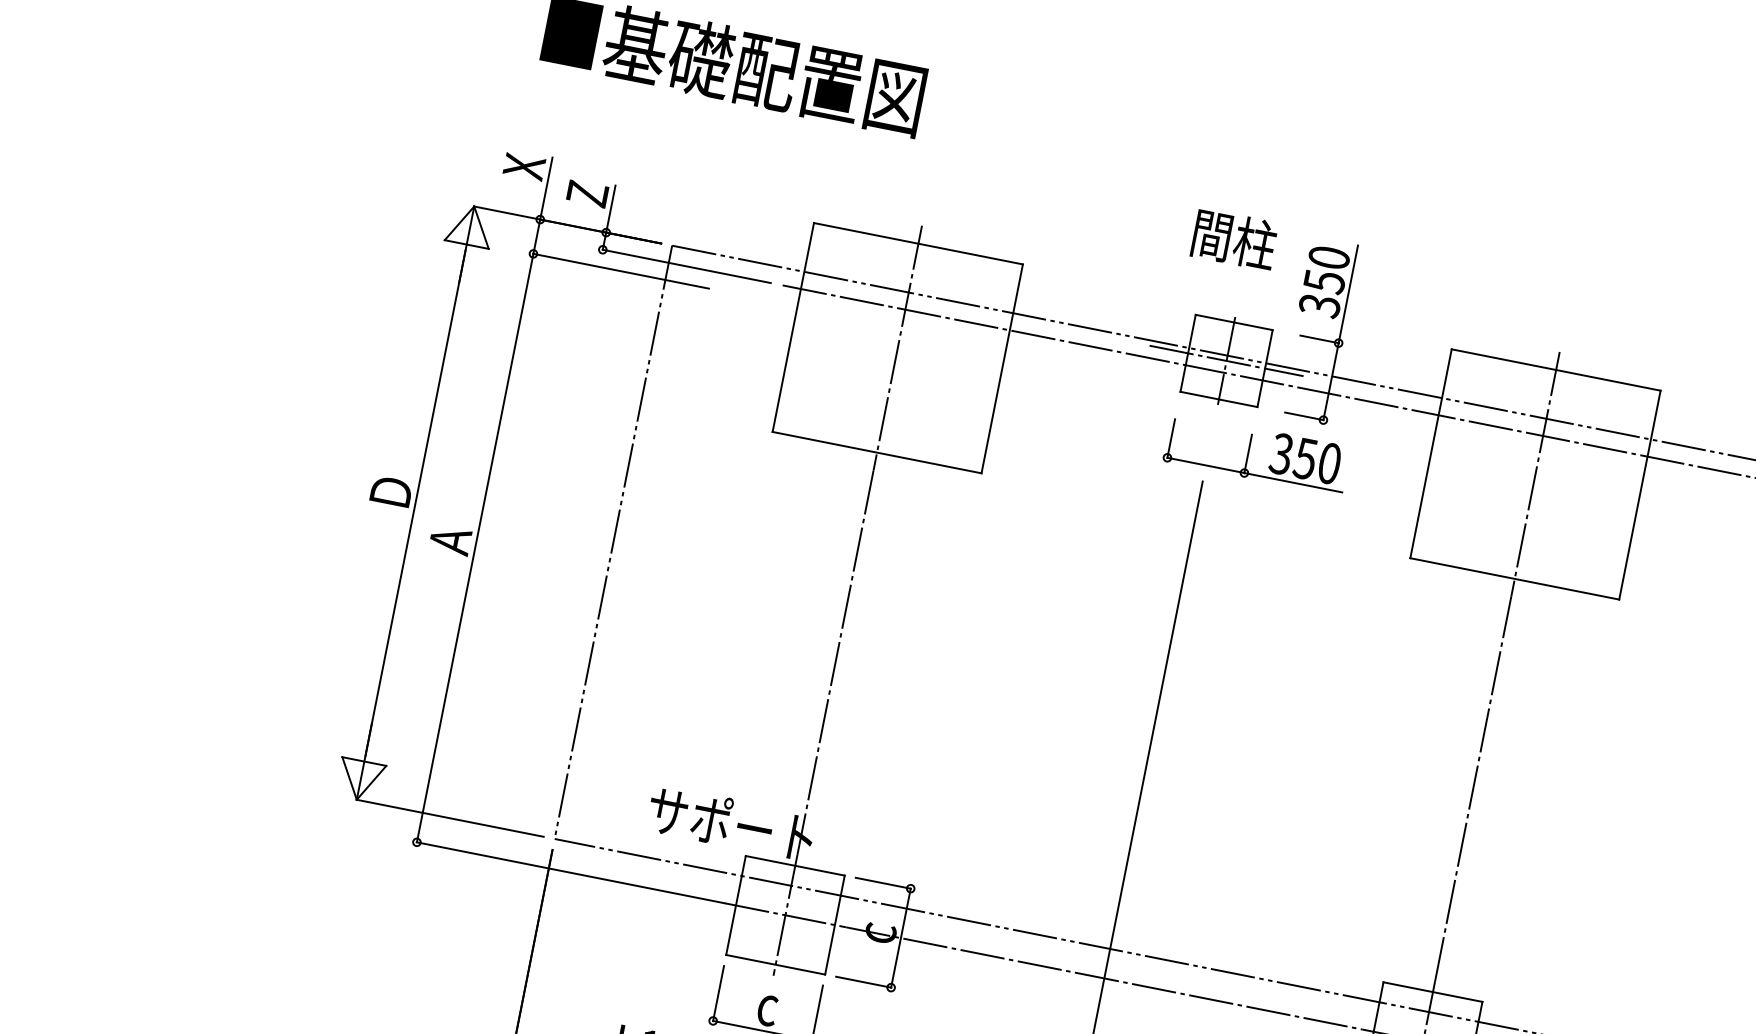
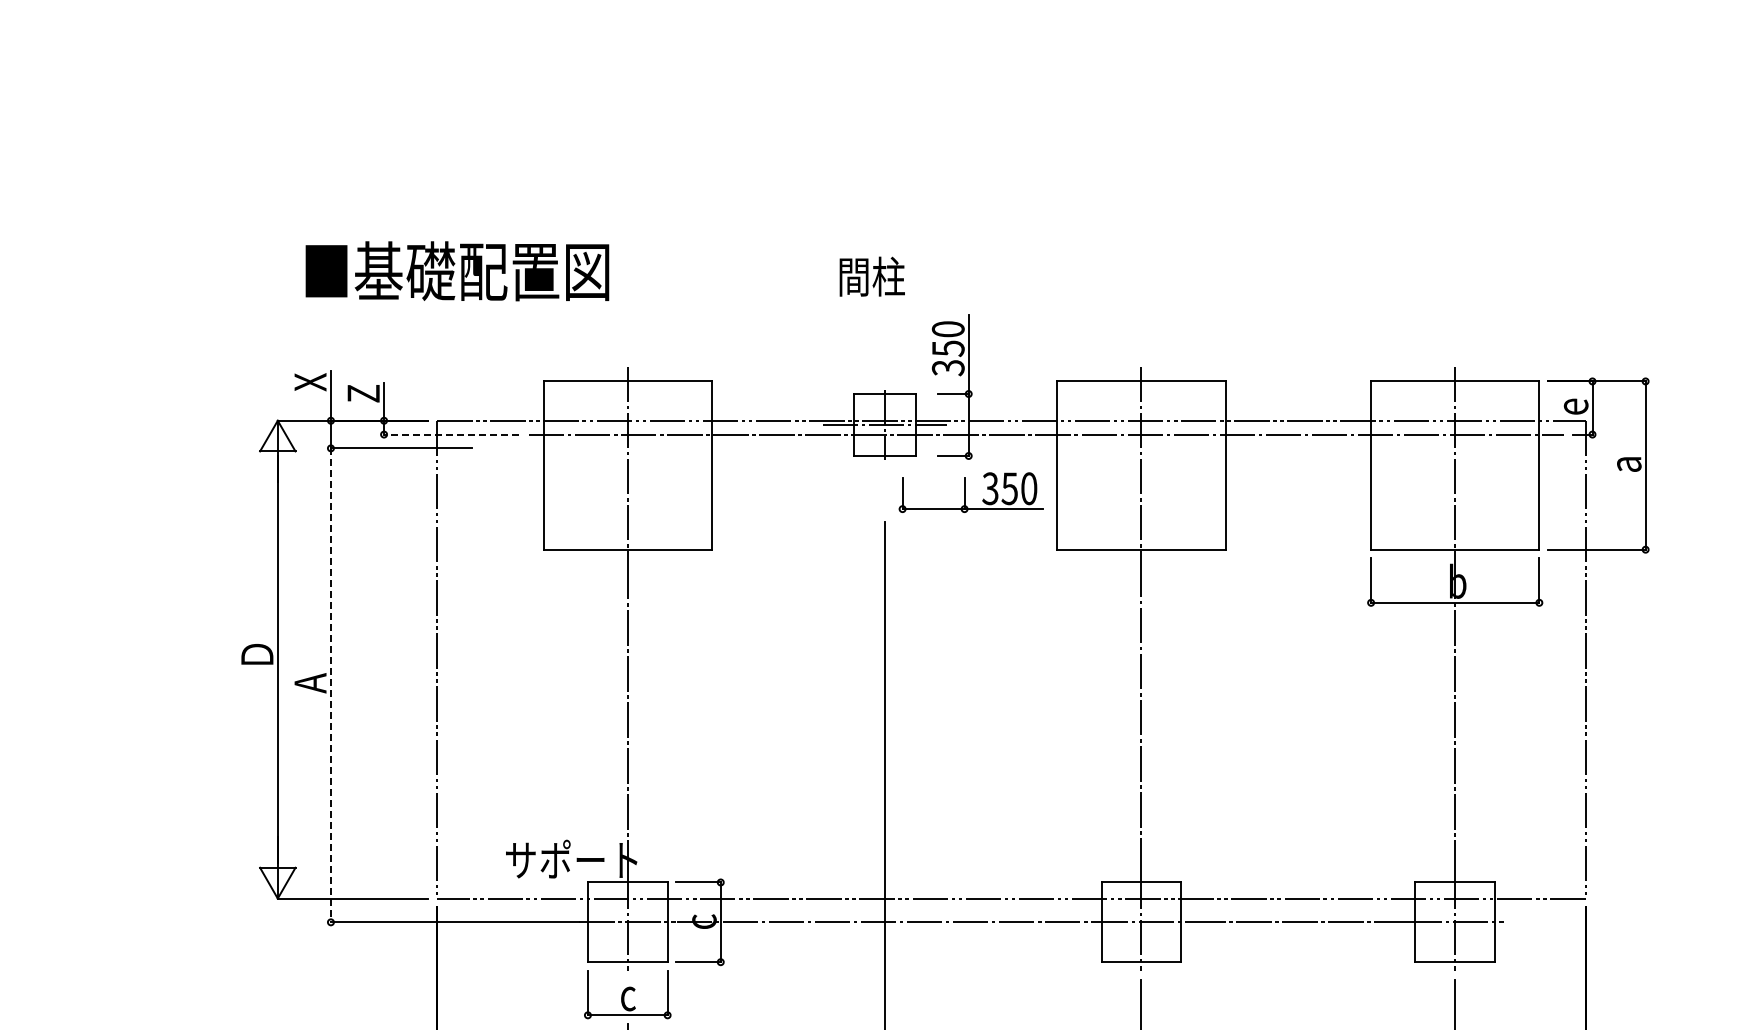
text: (1233, 239) -> (871, 276), moved
line: (686, 266) -> (451, 434), solid -> dashed
part: (1255, 453) -> (970, 492), moved
line: (474, 548) -> (330, 685), solid -> dashed

